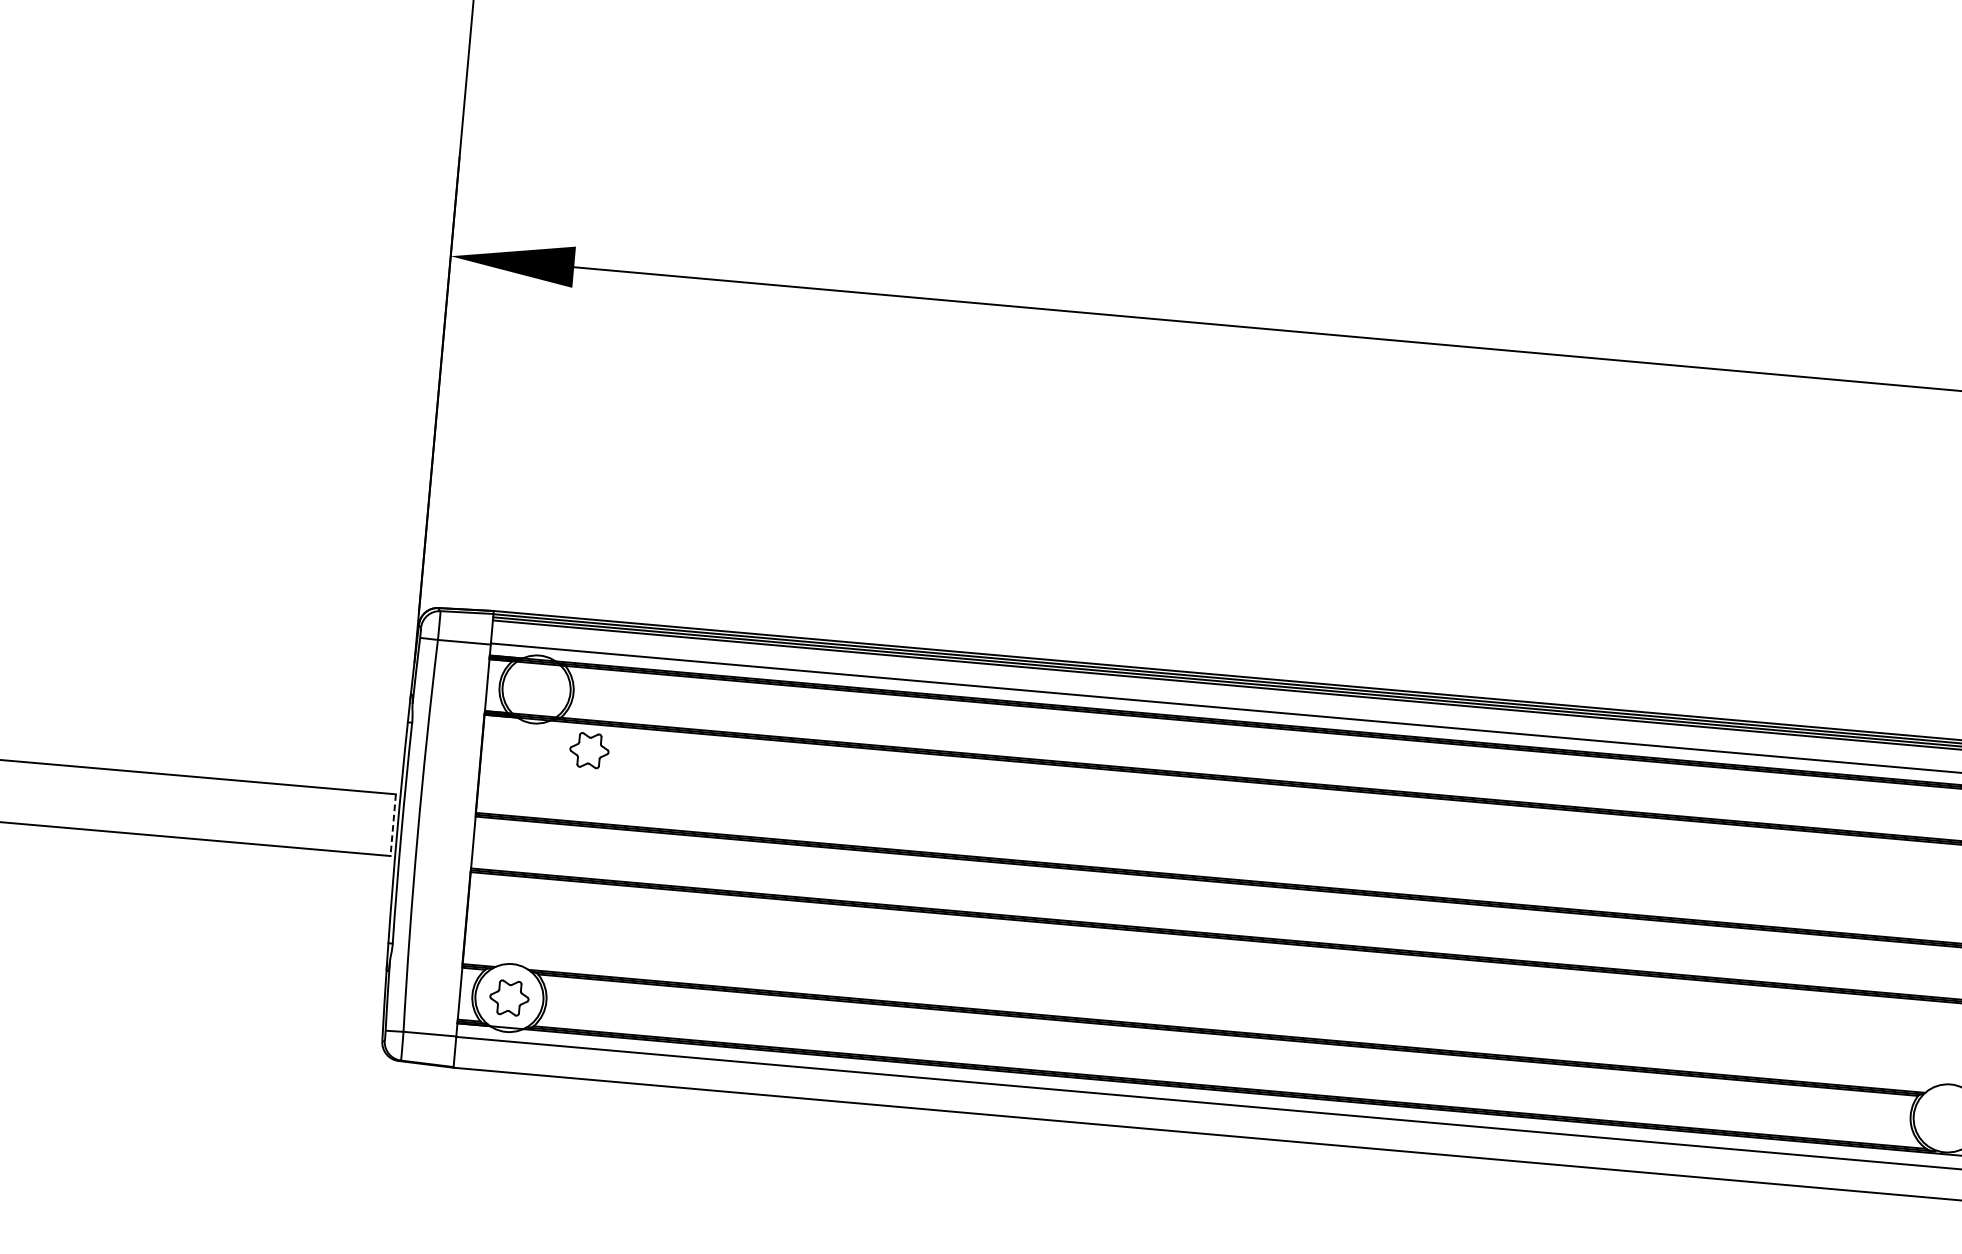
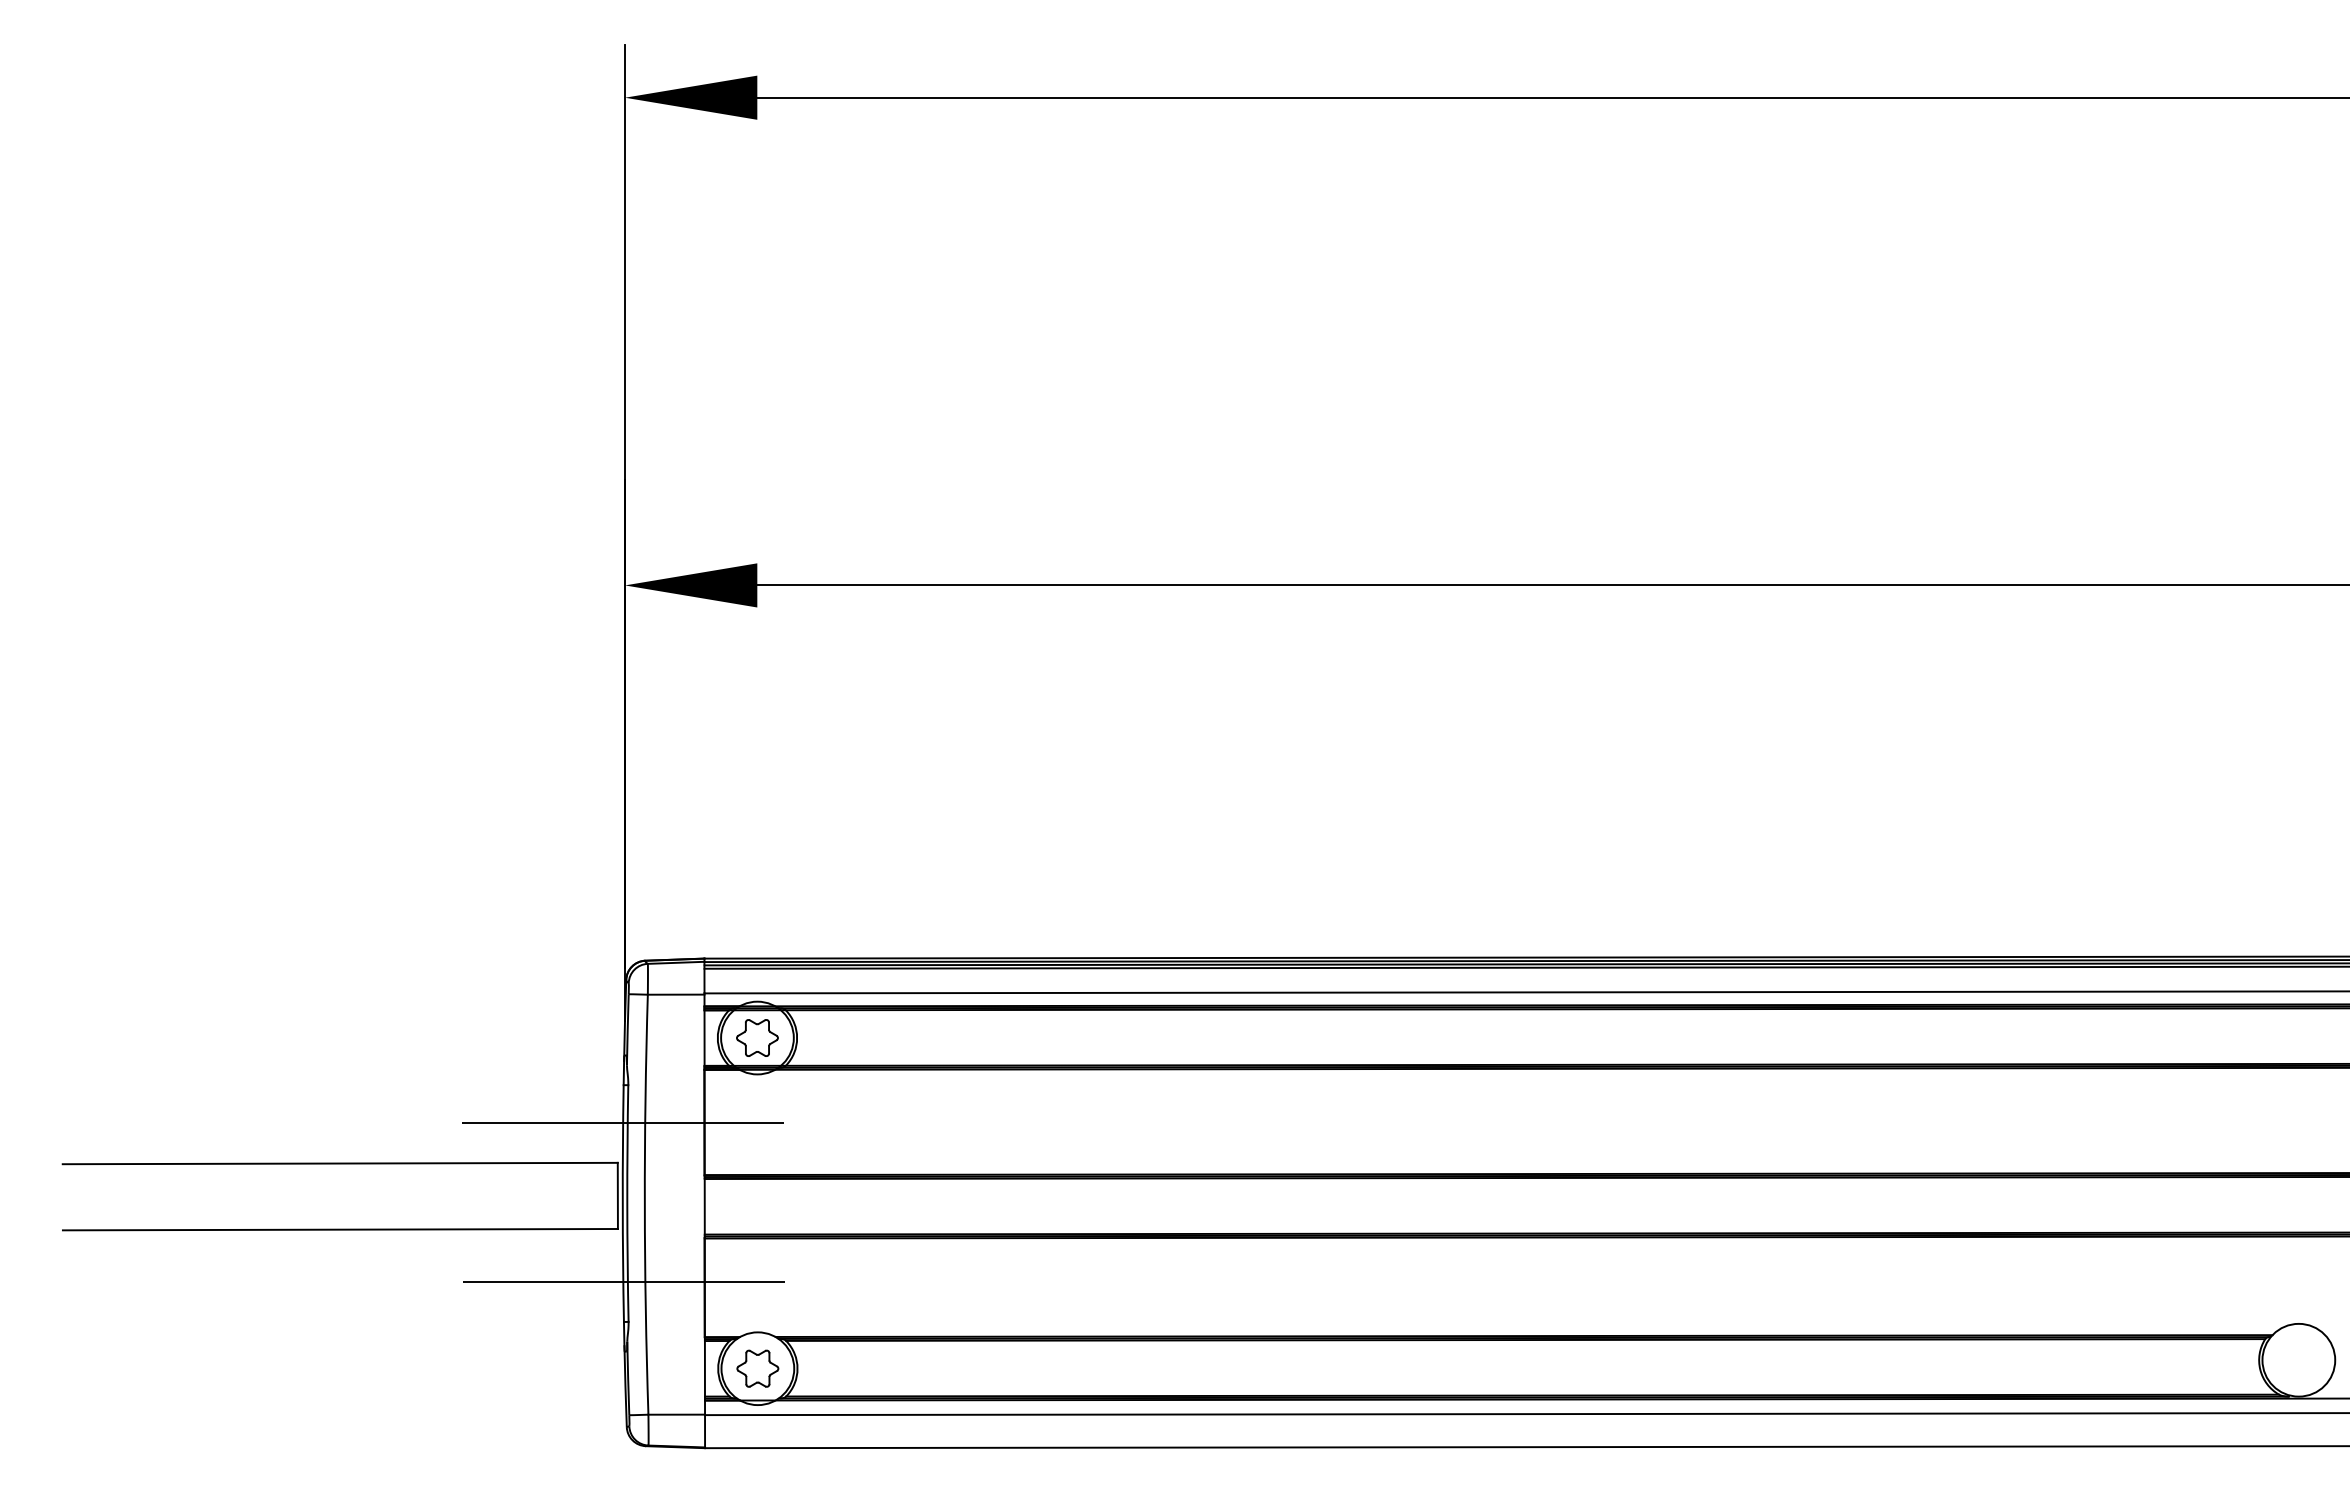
part: (589, 750) -> (757, 1037), moved
line: (404, 758) -> (623, 1123), added
line: (392, 825) -> (617, 1196), dashed -> solid
line: (391, 906) -> (623, 1282), added

